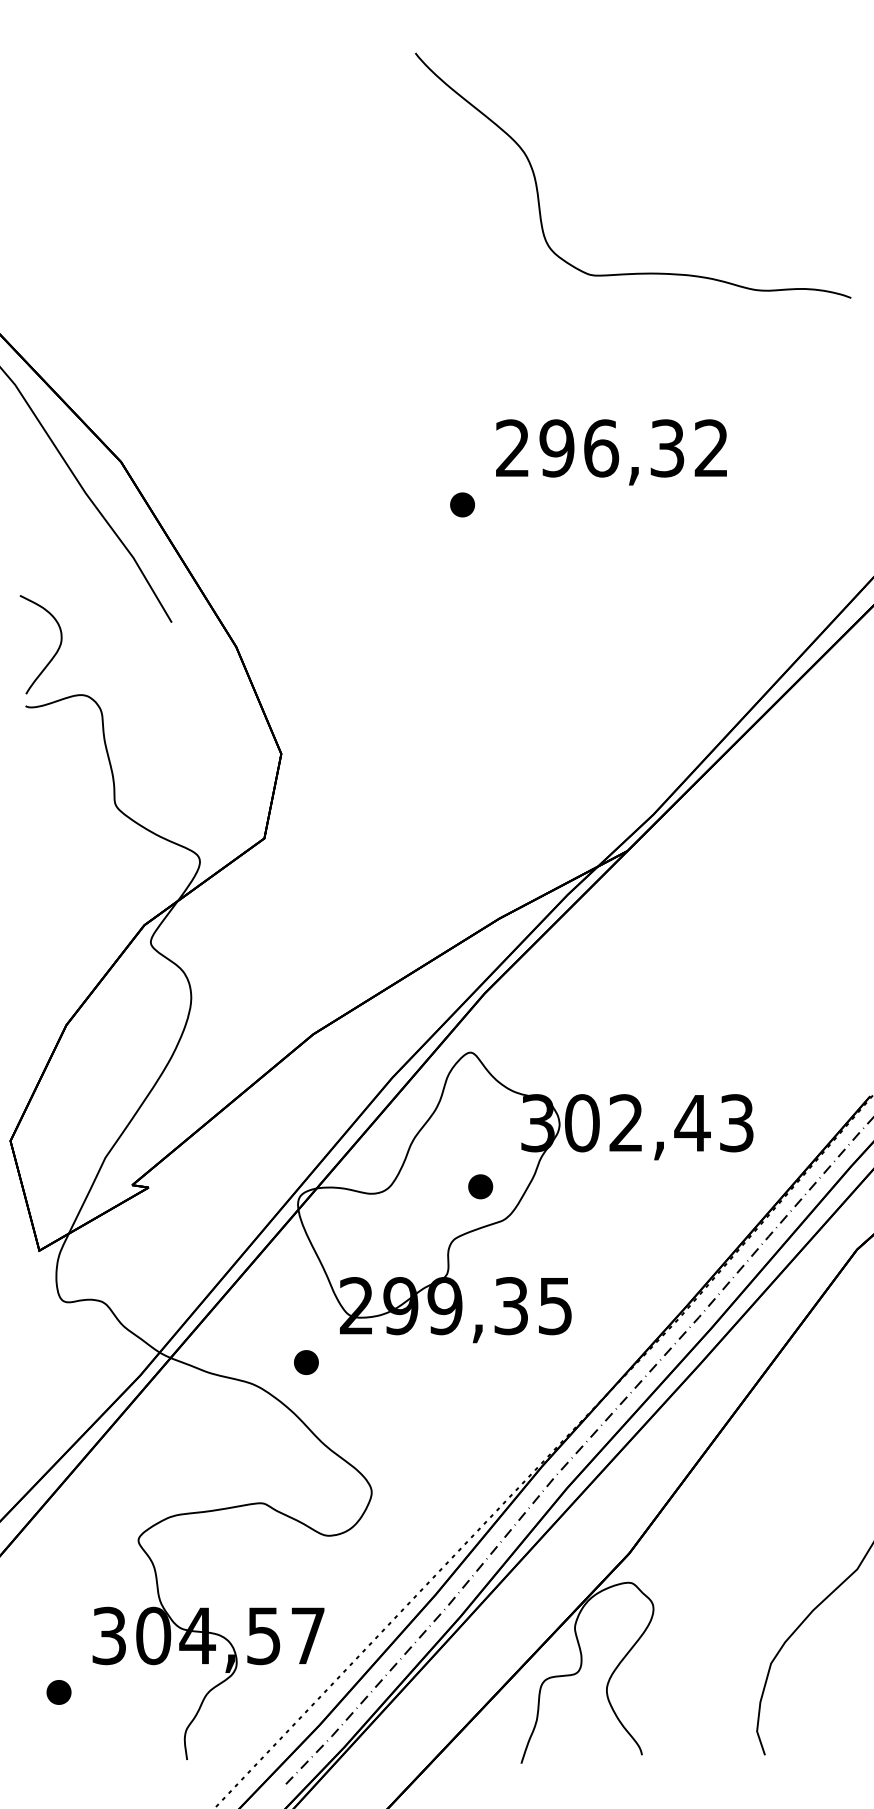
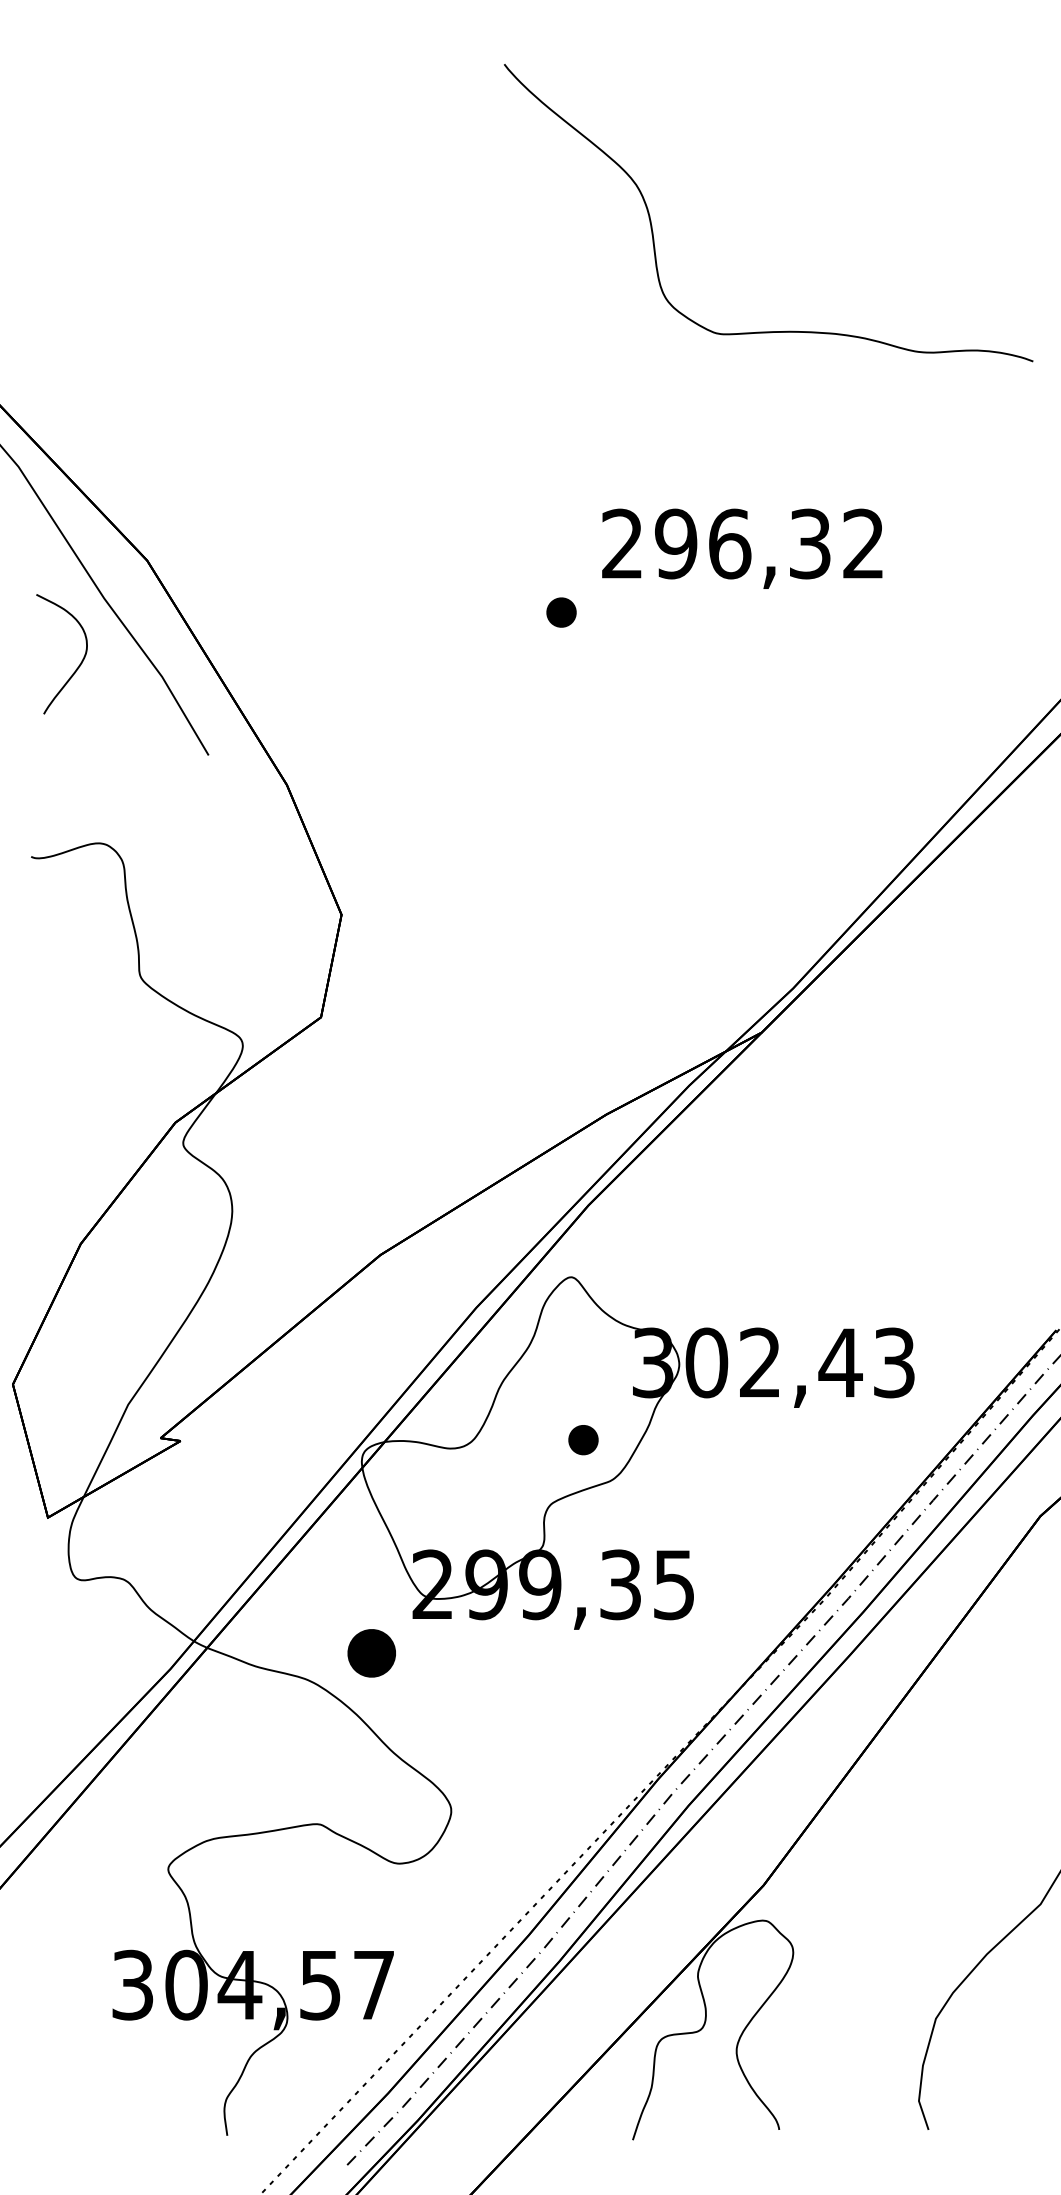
curve: (54, 654) -> (78, 665), moved
part: (306, 1362) -> (372, 1653), size x1.6
part: (58, 1692) -> (71, 2053), removed

